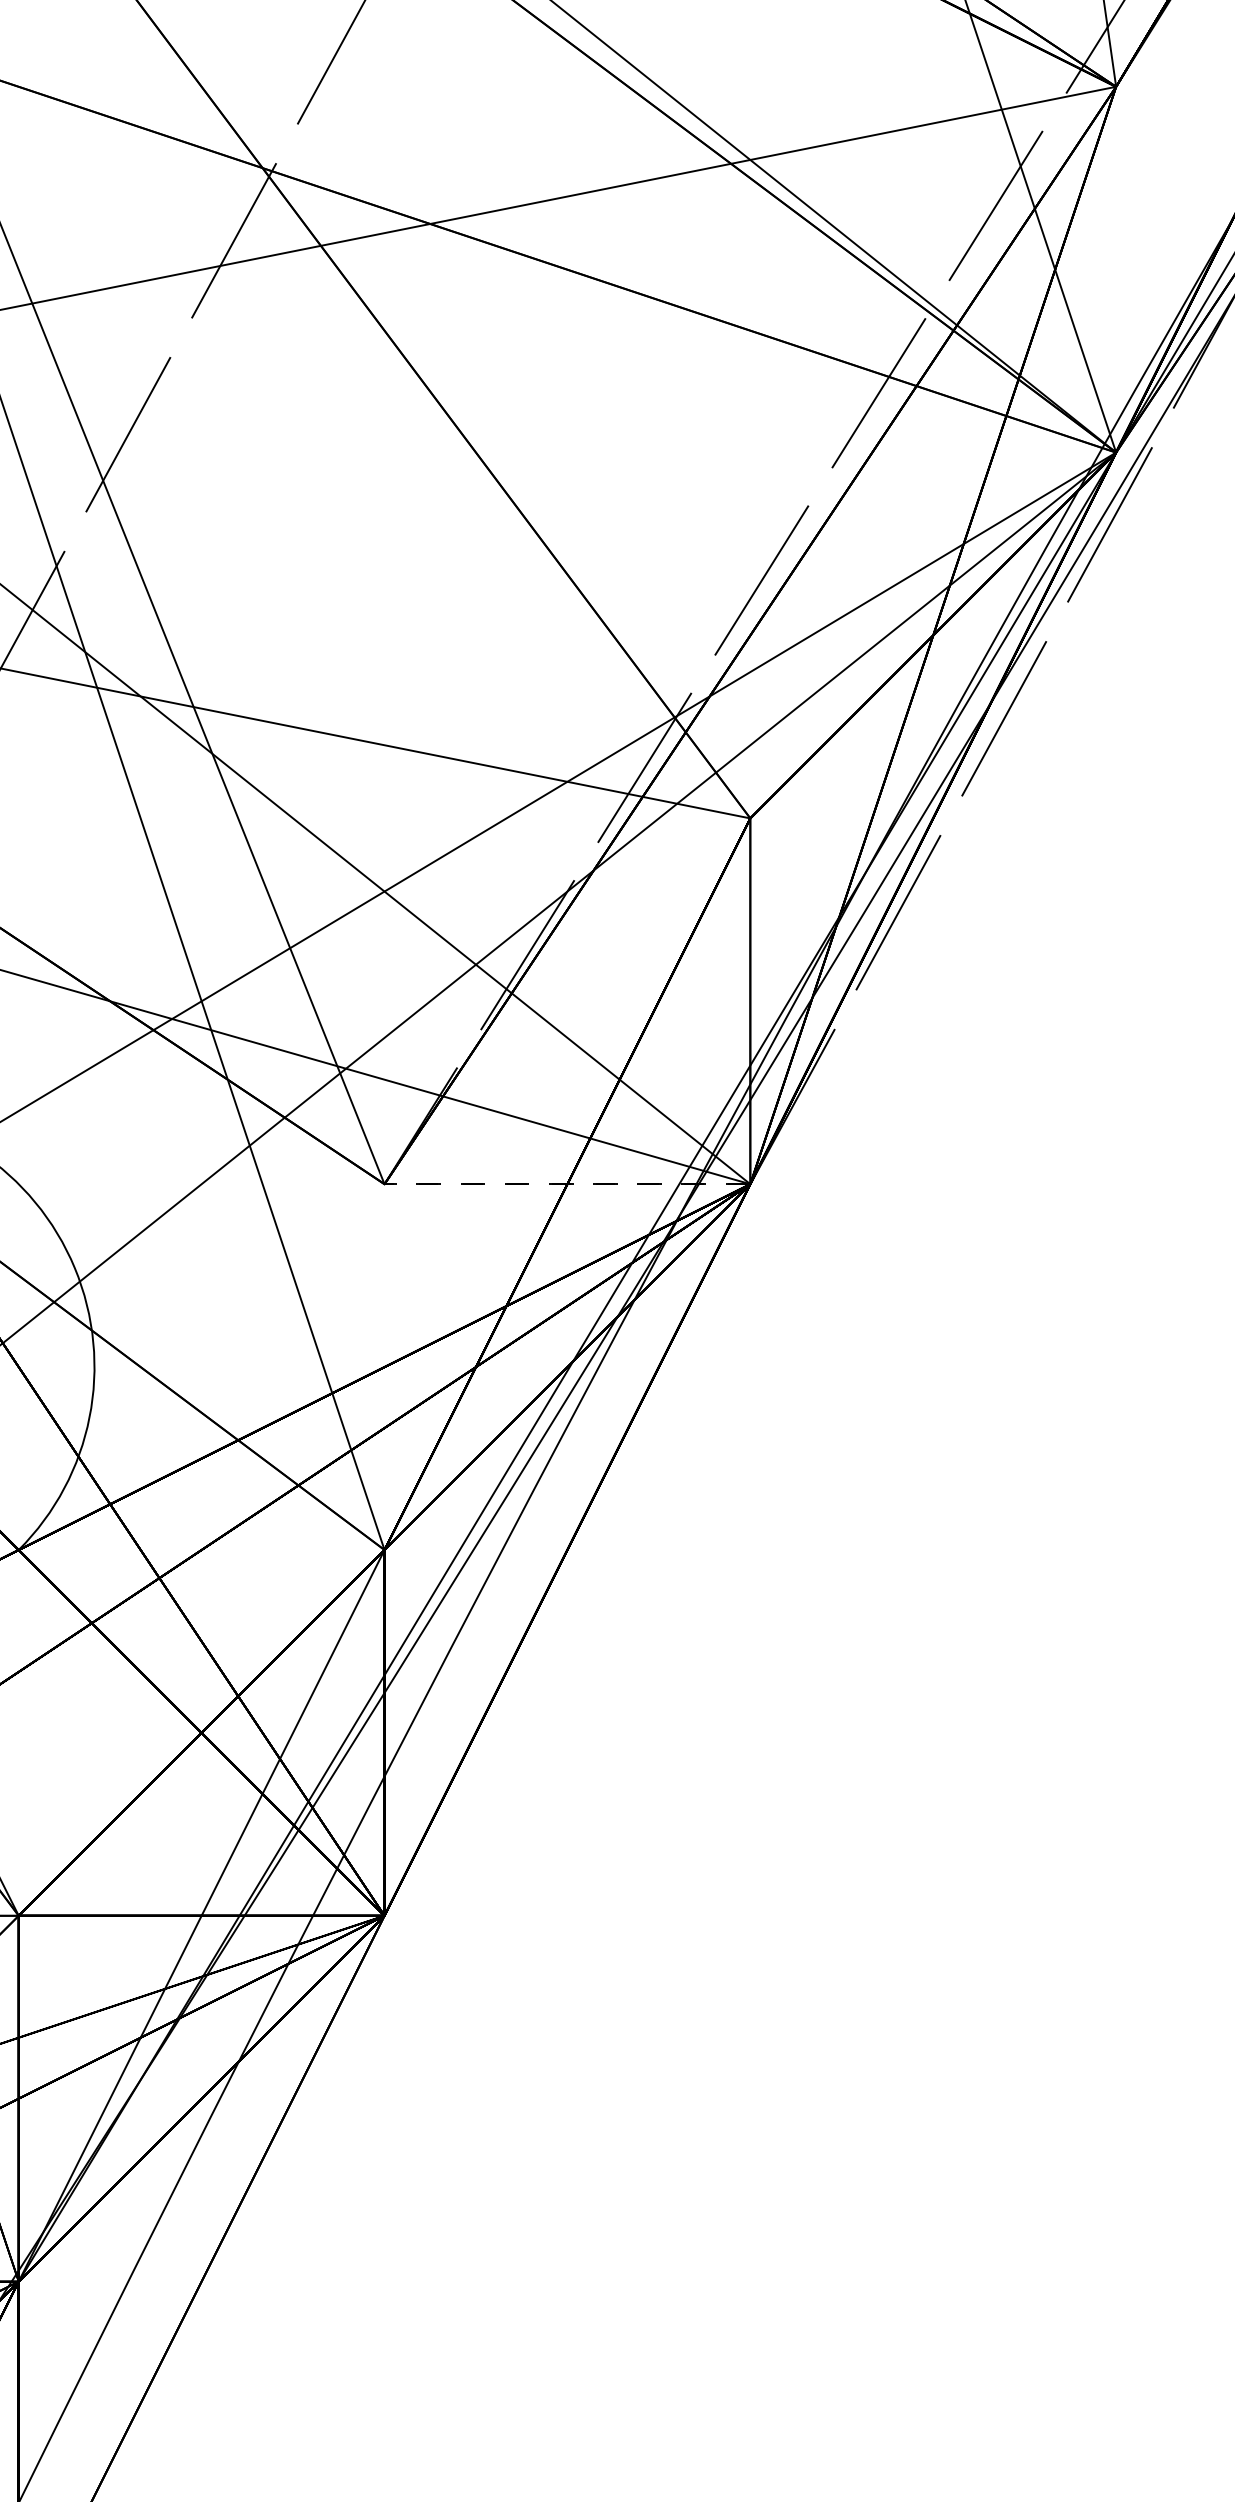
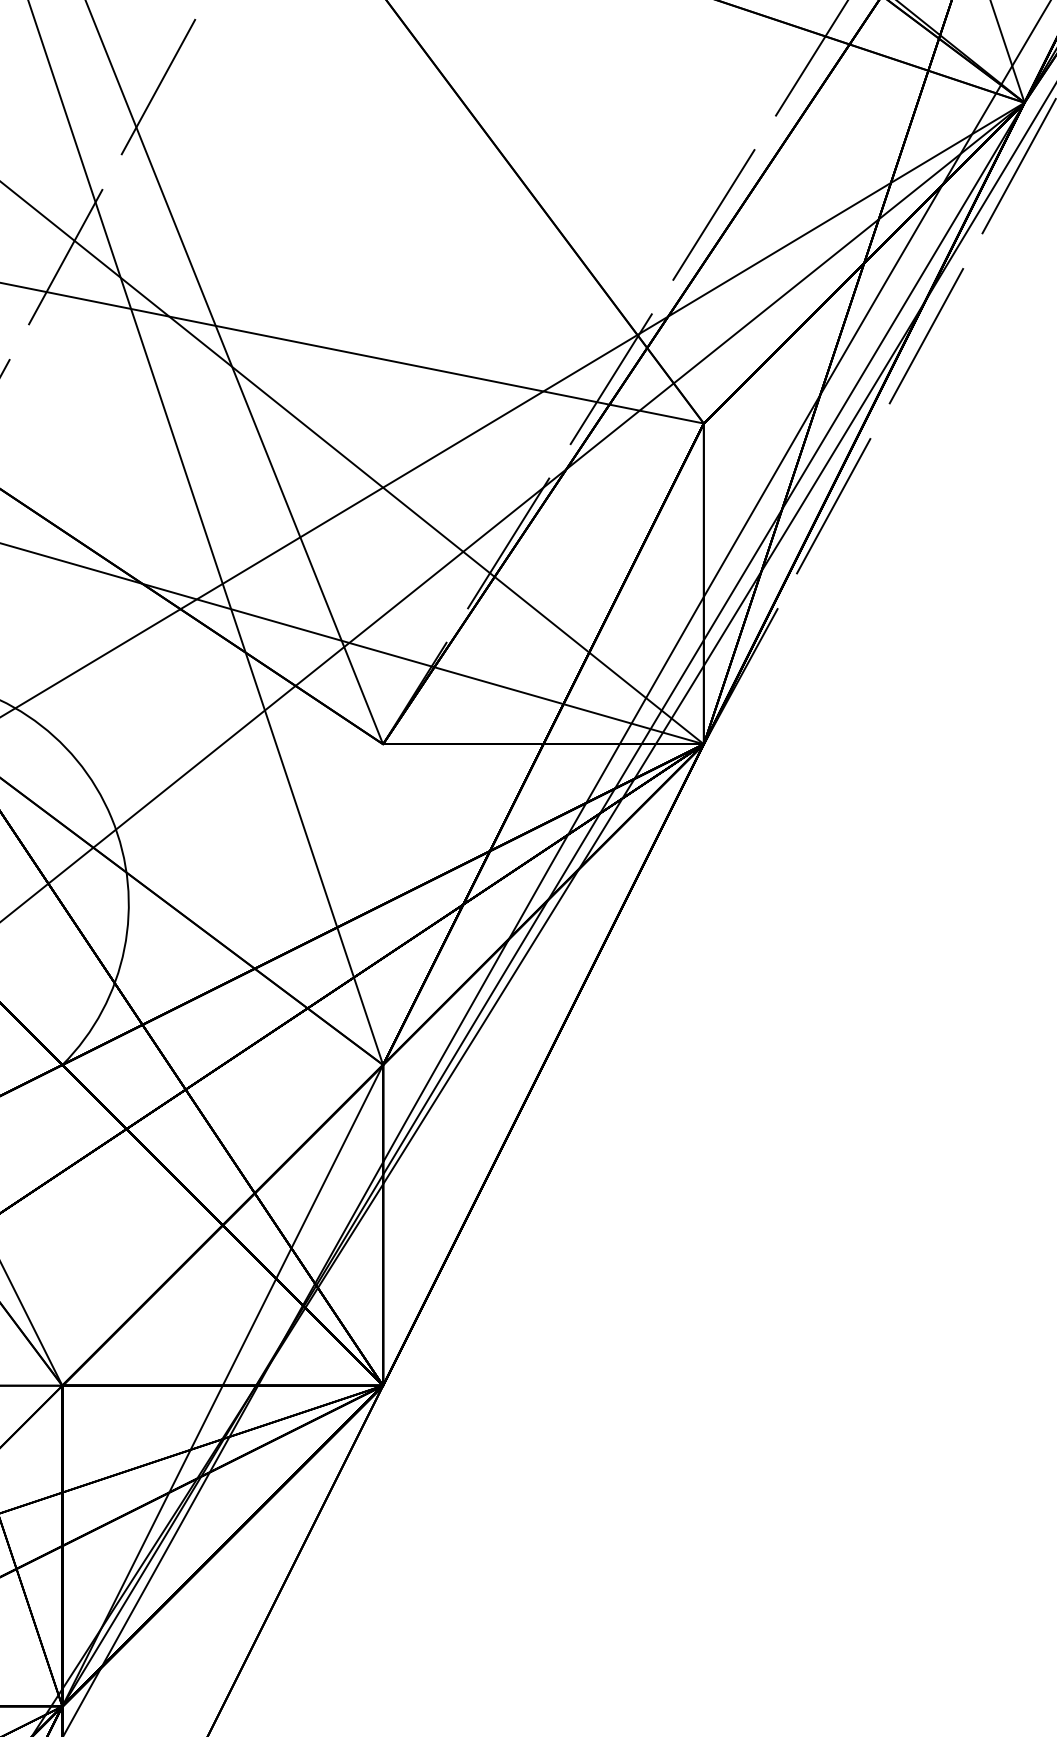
line: (384, 1184) -> (383, 744), dashed -> solid

